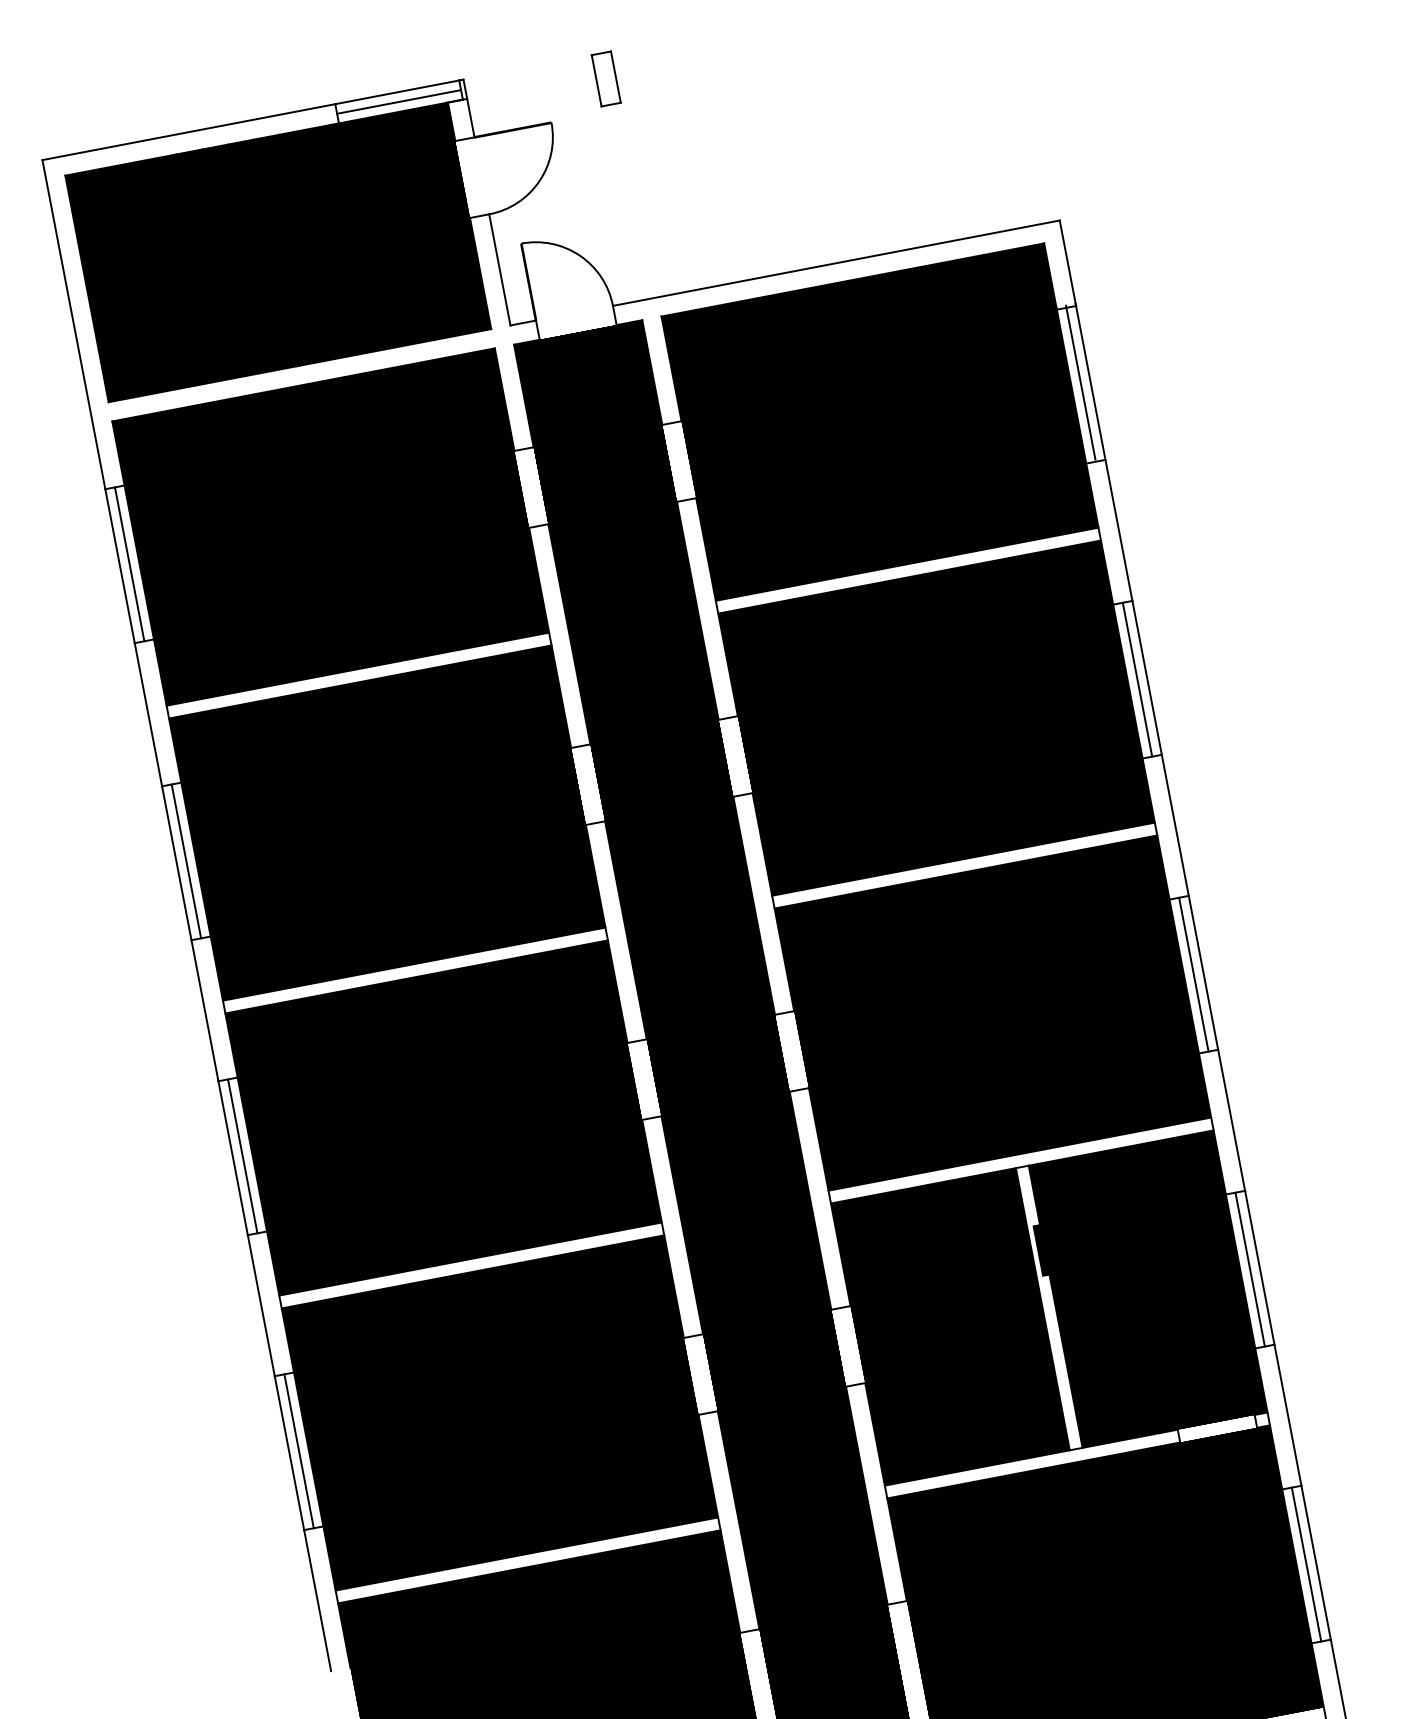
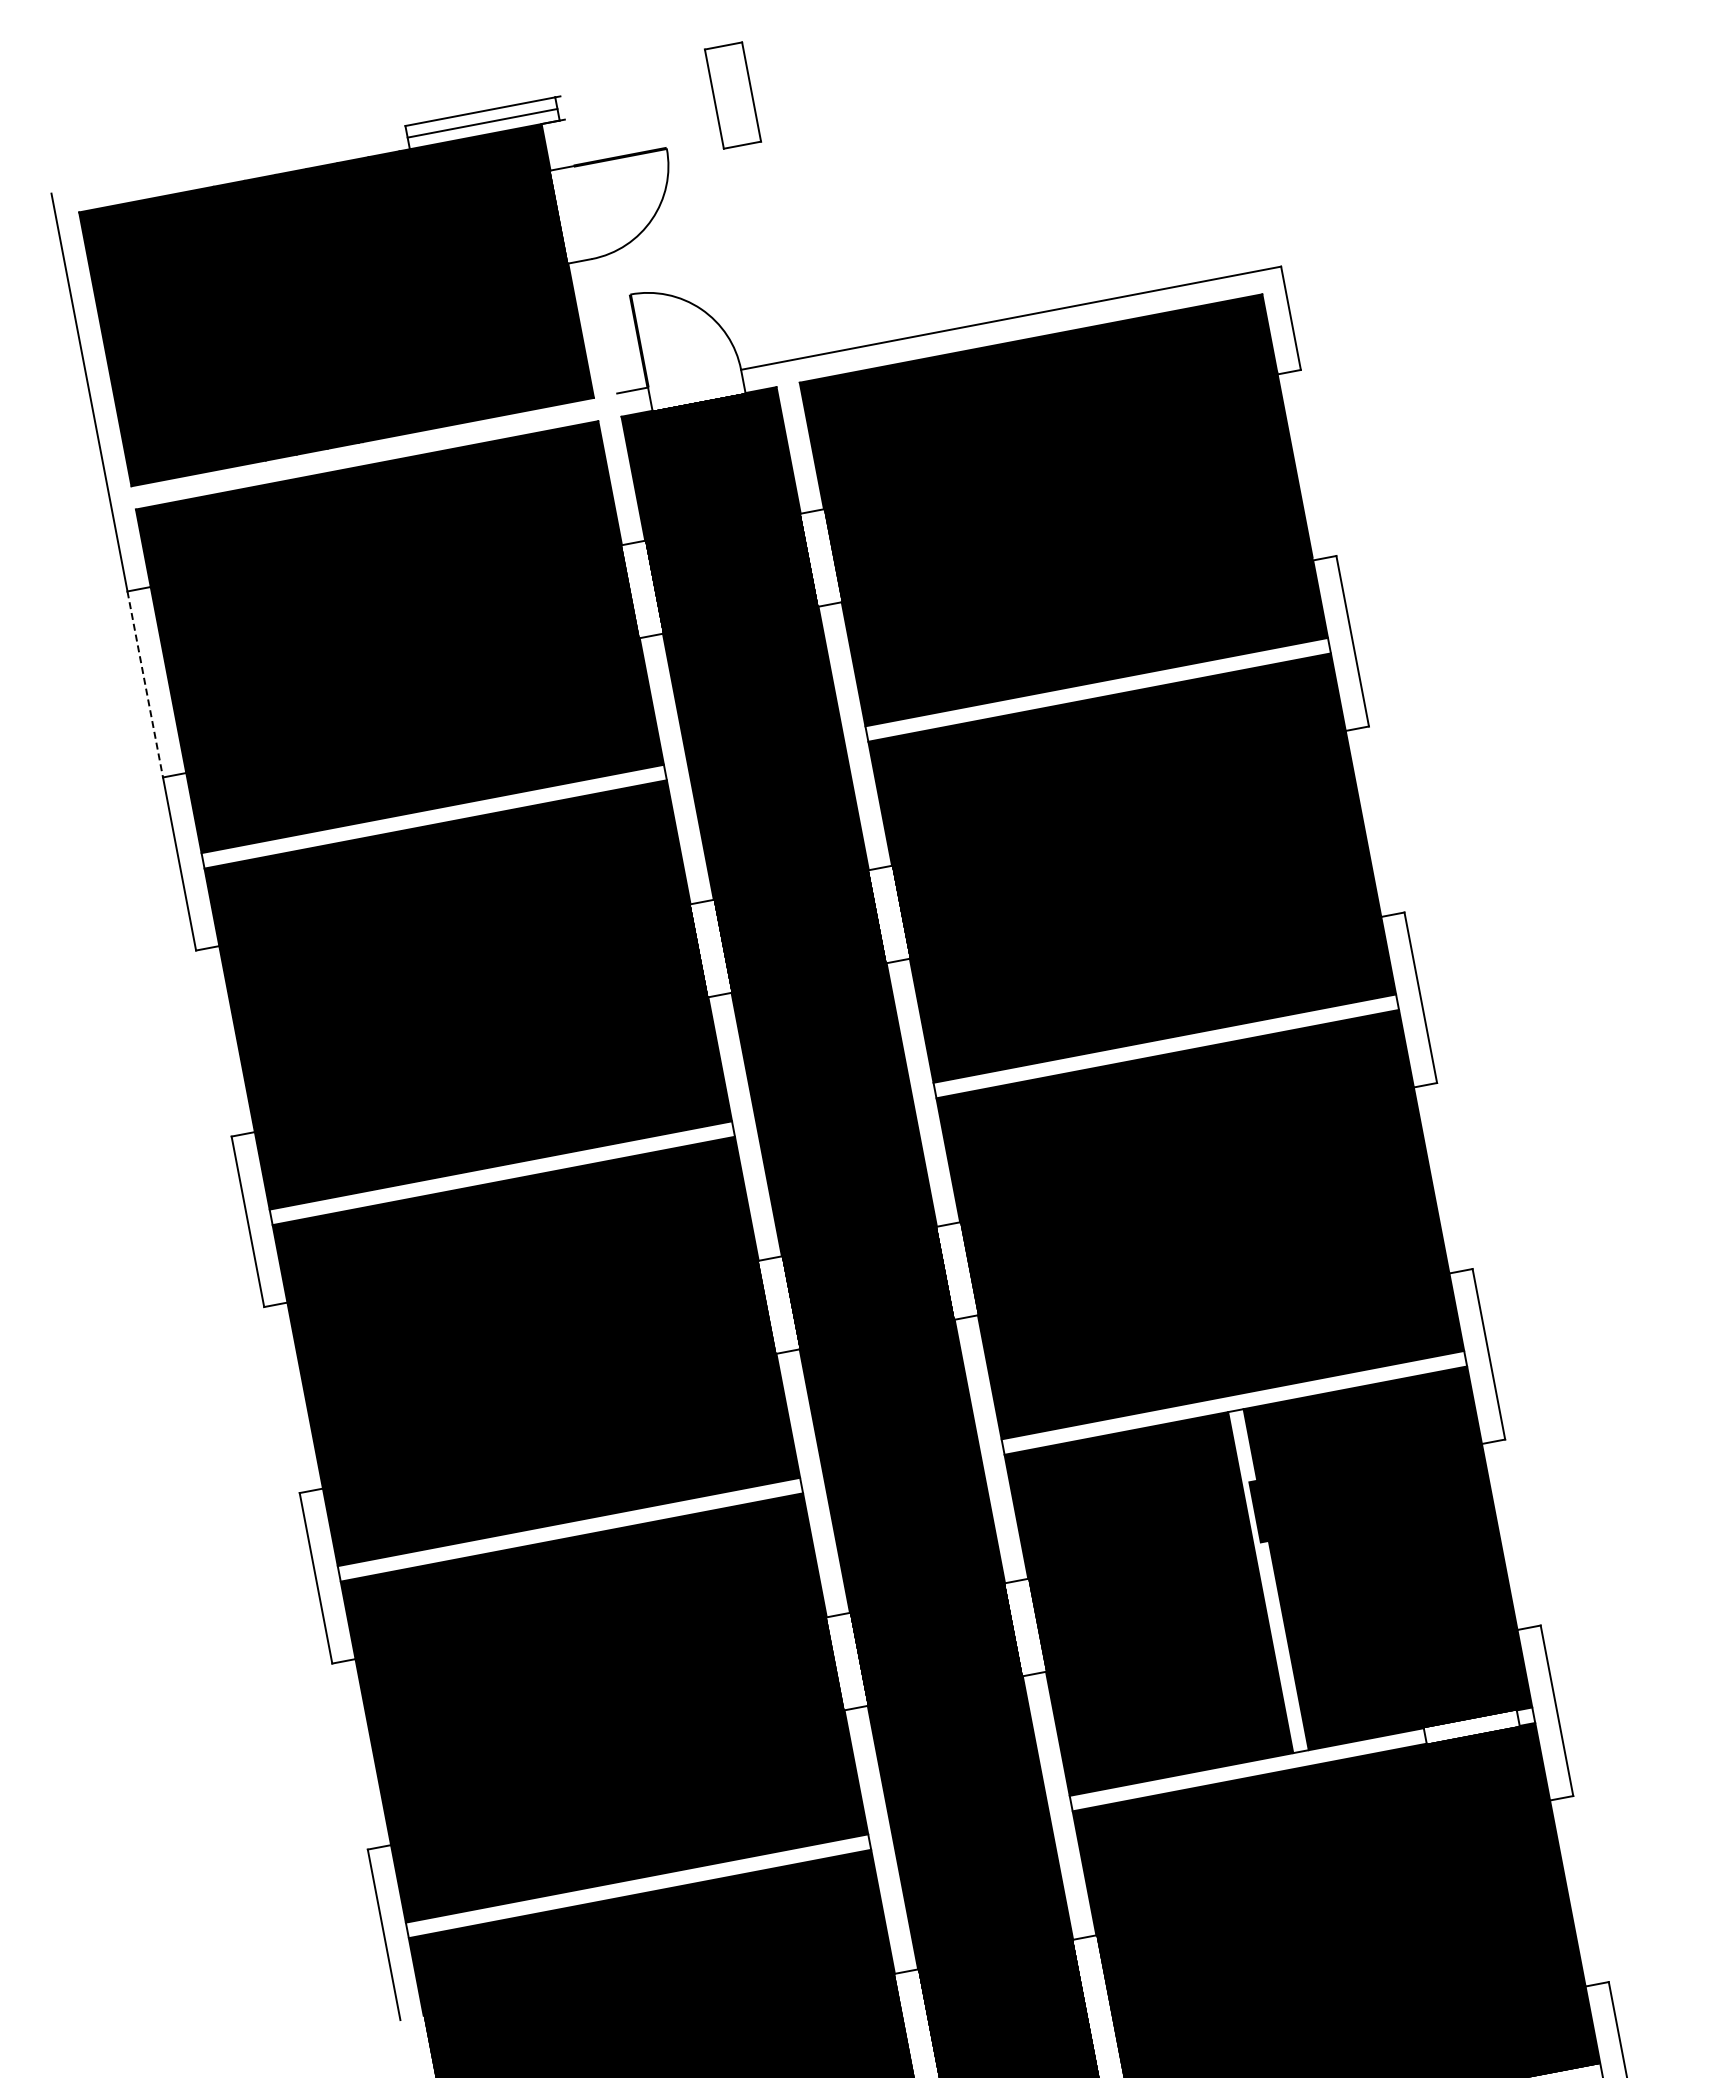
part: (605, 78) -> (732, 95), size x1.6
line: (468, 108) -> (566, 131), removed
line: (188, 131) -> (228, 159), removed
line: (499, 270) -> (604, 326), removed
line: (1089, 380) -> (1317, 460), removed
line: (1080, 382) -> (1306, 462), removed
line: (129, 564) -> (156, 682), removed
line: (120, 566) -> (145, 684), solid -> dashed
line: (1146, 677) -> (1386, 819), removed
line: (1136, 679) -> (1374, 821), removed
line: (186, 861) -> (225, 1041), removed
line: (176, 863) -> (213, 1043), removed
line: (1203, 973) -> (1454, 1176), removed
line: (1194, 974) -> (1443, 1178), removed
line: (242, 1156) -> (293, 1397), removed
line: (232, 1158) -> (281, 1400), removed
line: (1259, 1267) -> (1522, 1532), removed
line: (1250, 1269) -> (1511, 1534), removed
line: (298, 1451) -> (361, 1754), removed
line: (289, 1453) -> (349, 1756), removed
line: (1315, 1563) -> (1590, 1889), removed
line: (1306, 1564) -> (1579, 1891), removed

